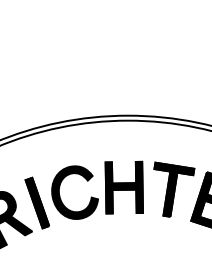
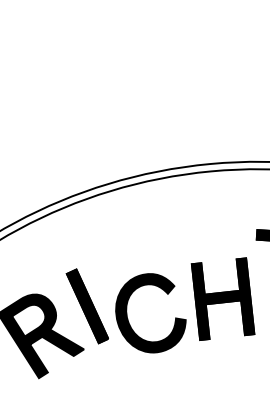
part: (105, 189) -> (195, 304), moved

